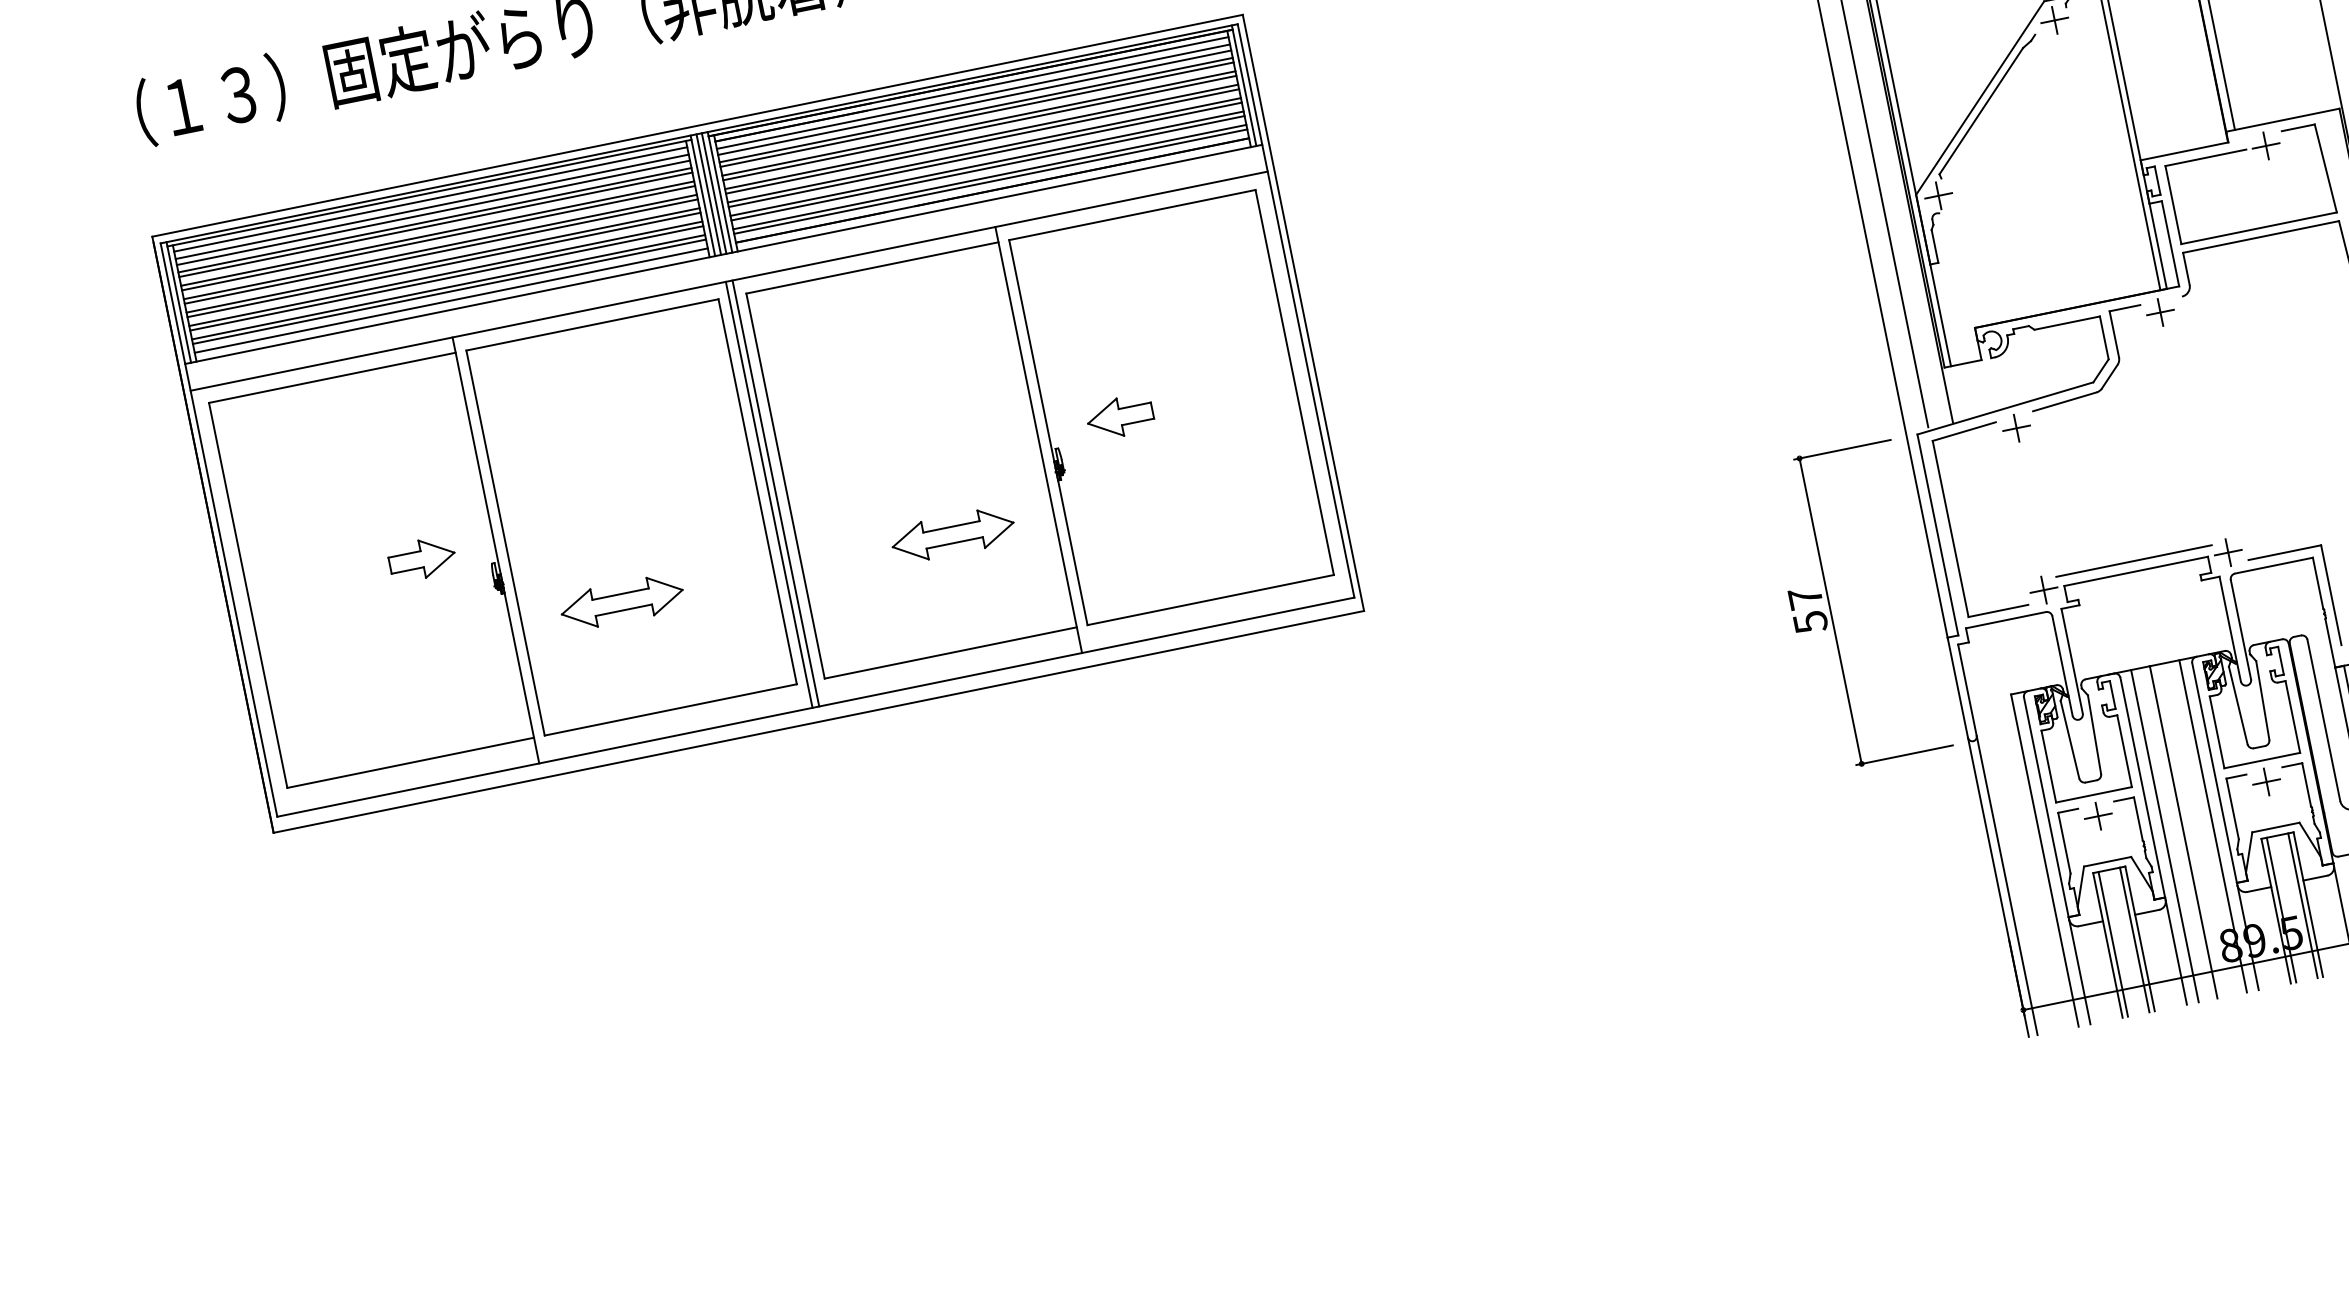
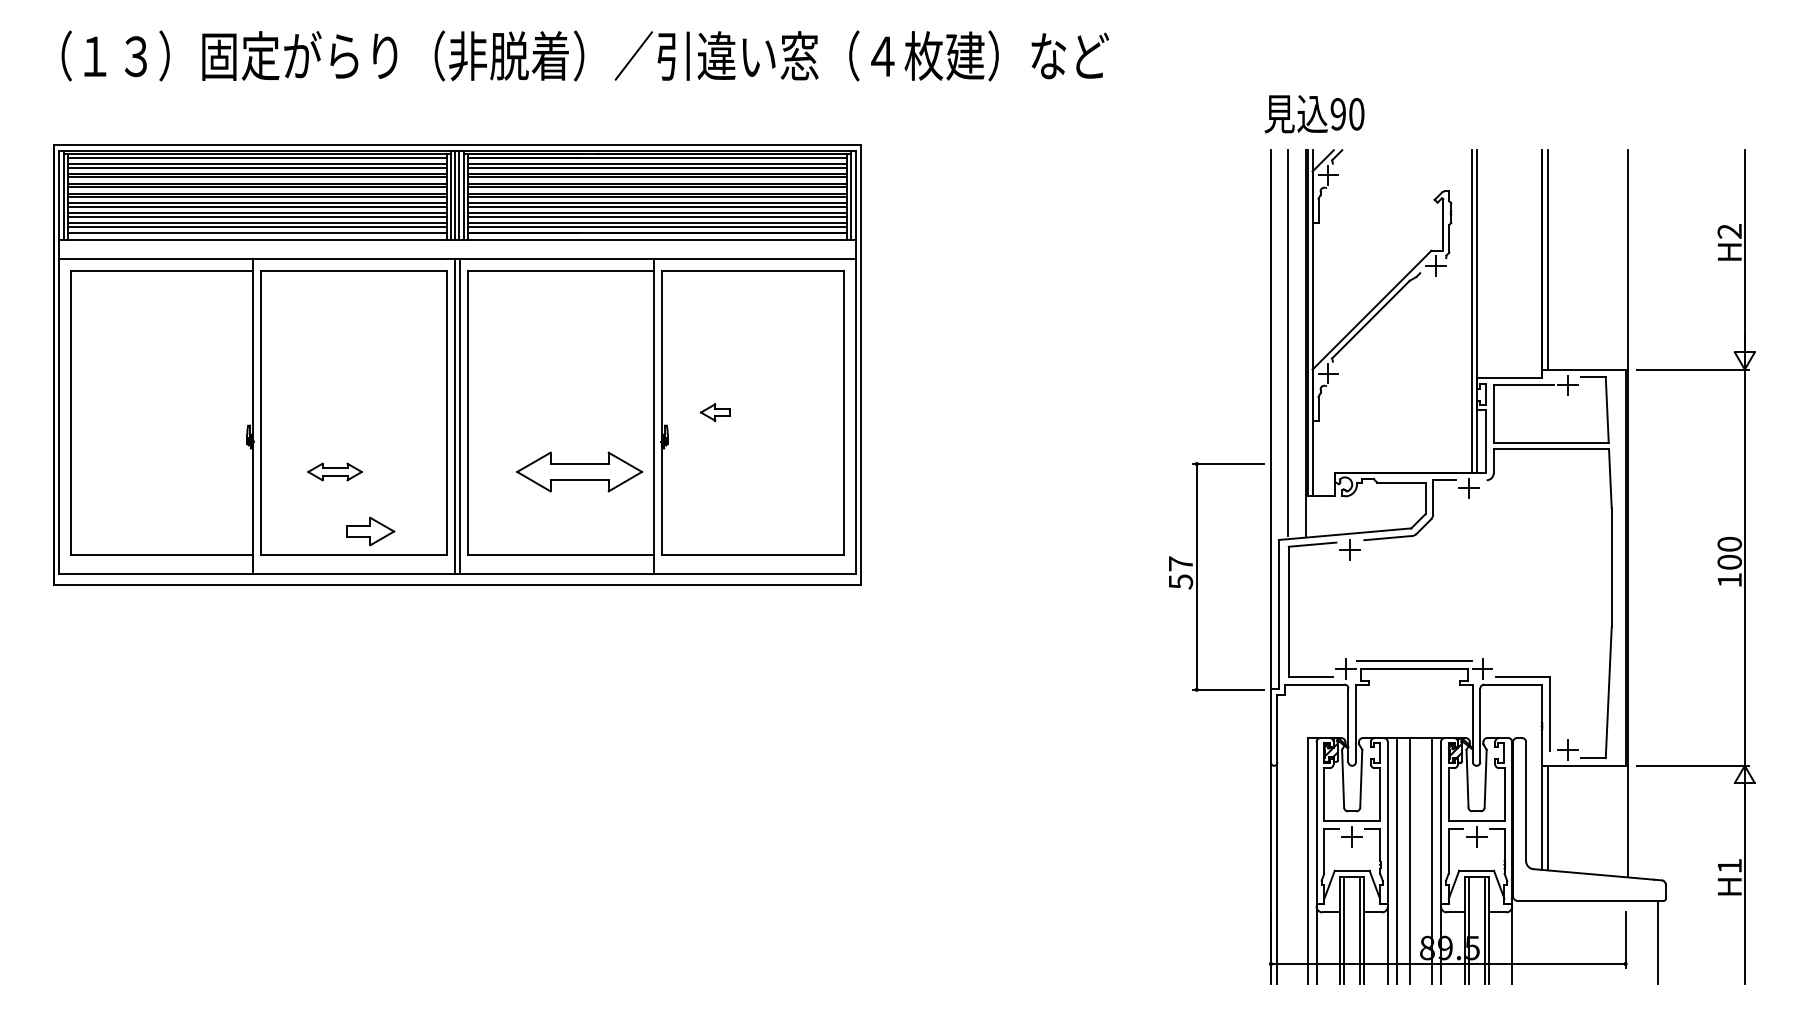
part: (1119, 417) -> (714, 412), size x0.6
part: (952, 534) -> (579, 471), size x1.4
part: (422, 559) -> (370, 531), moved
part: (621, 601) -> (334, 471), size x0.6
part: (1831, 610) -> (1197, 576), moved

